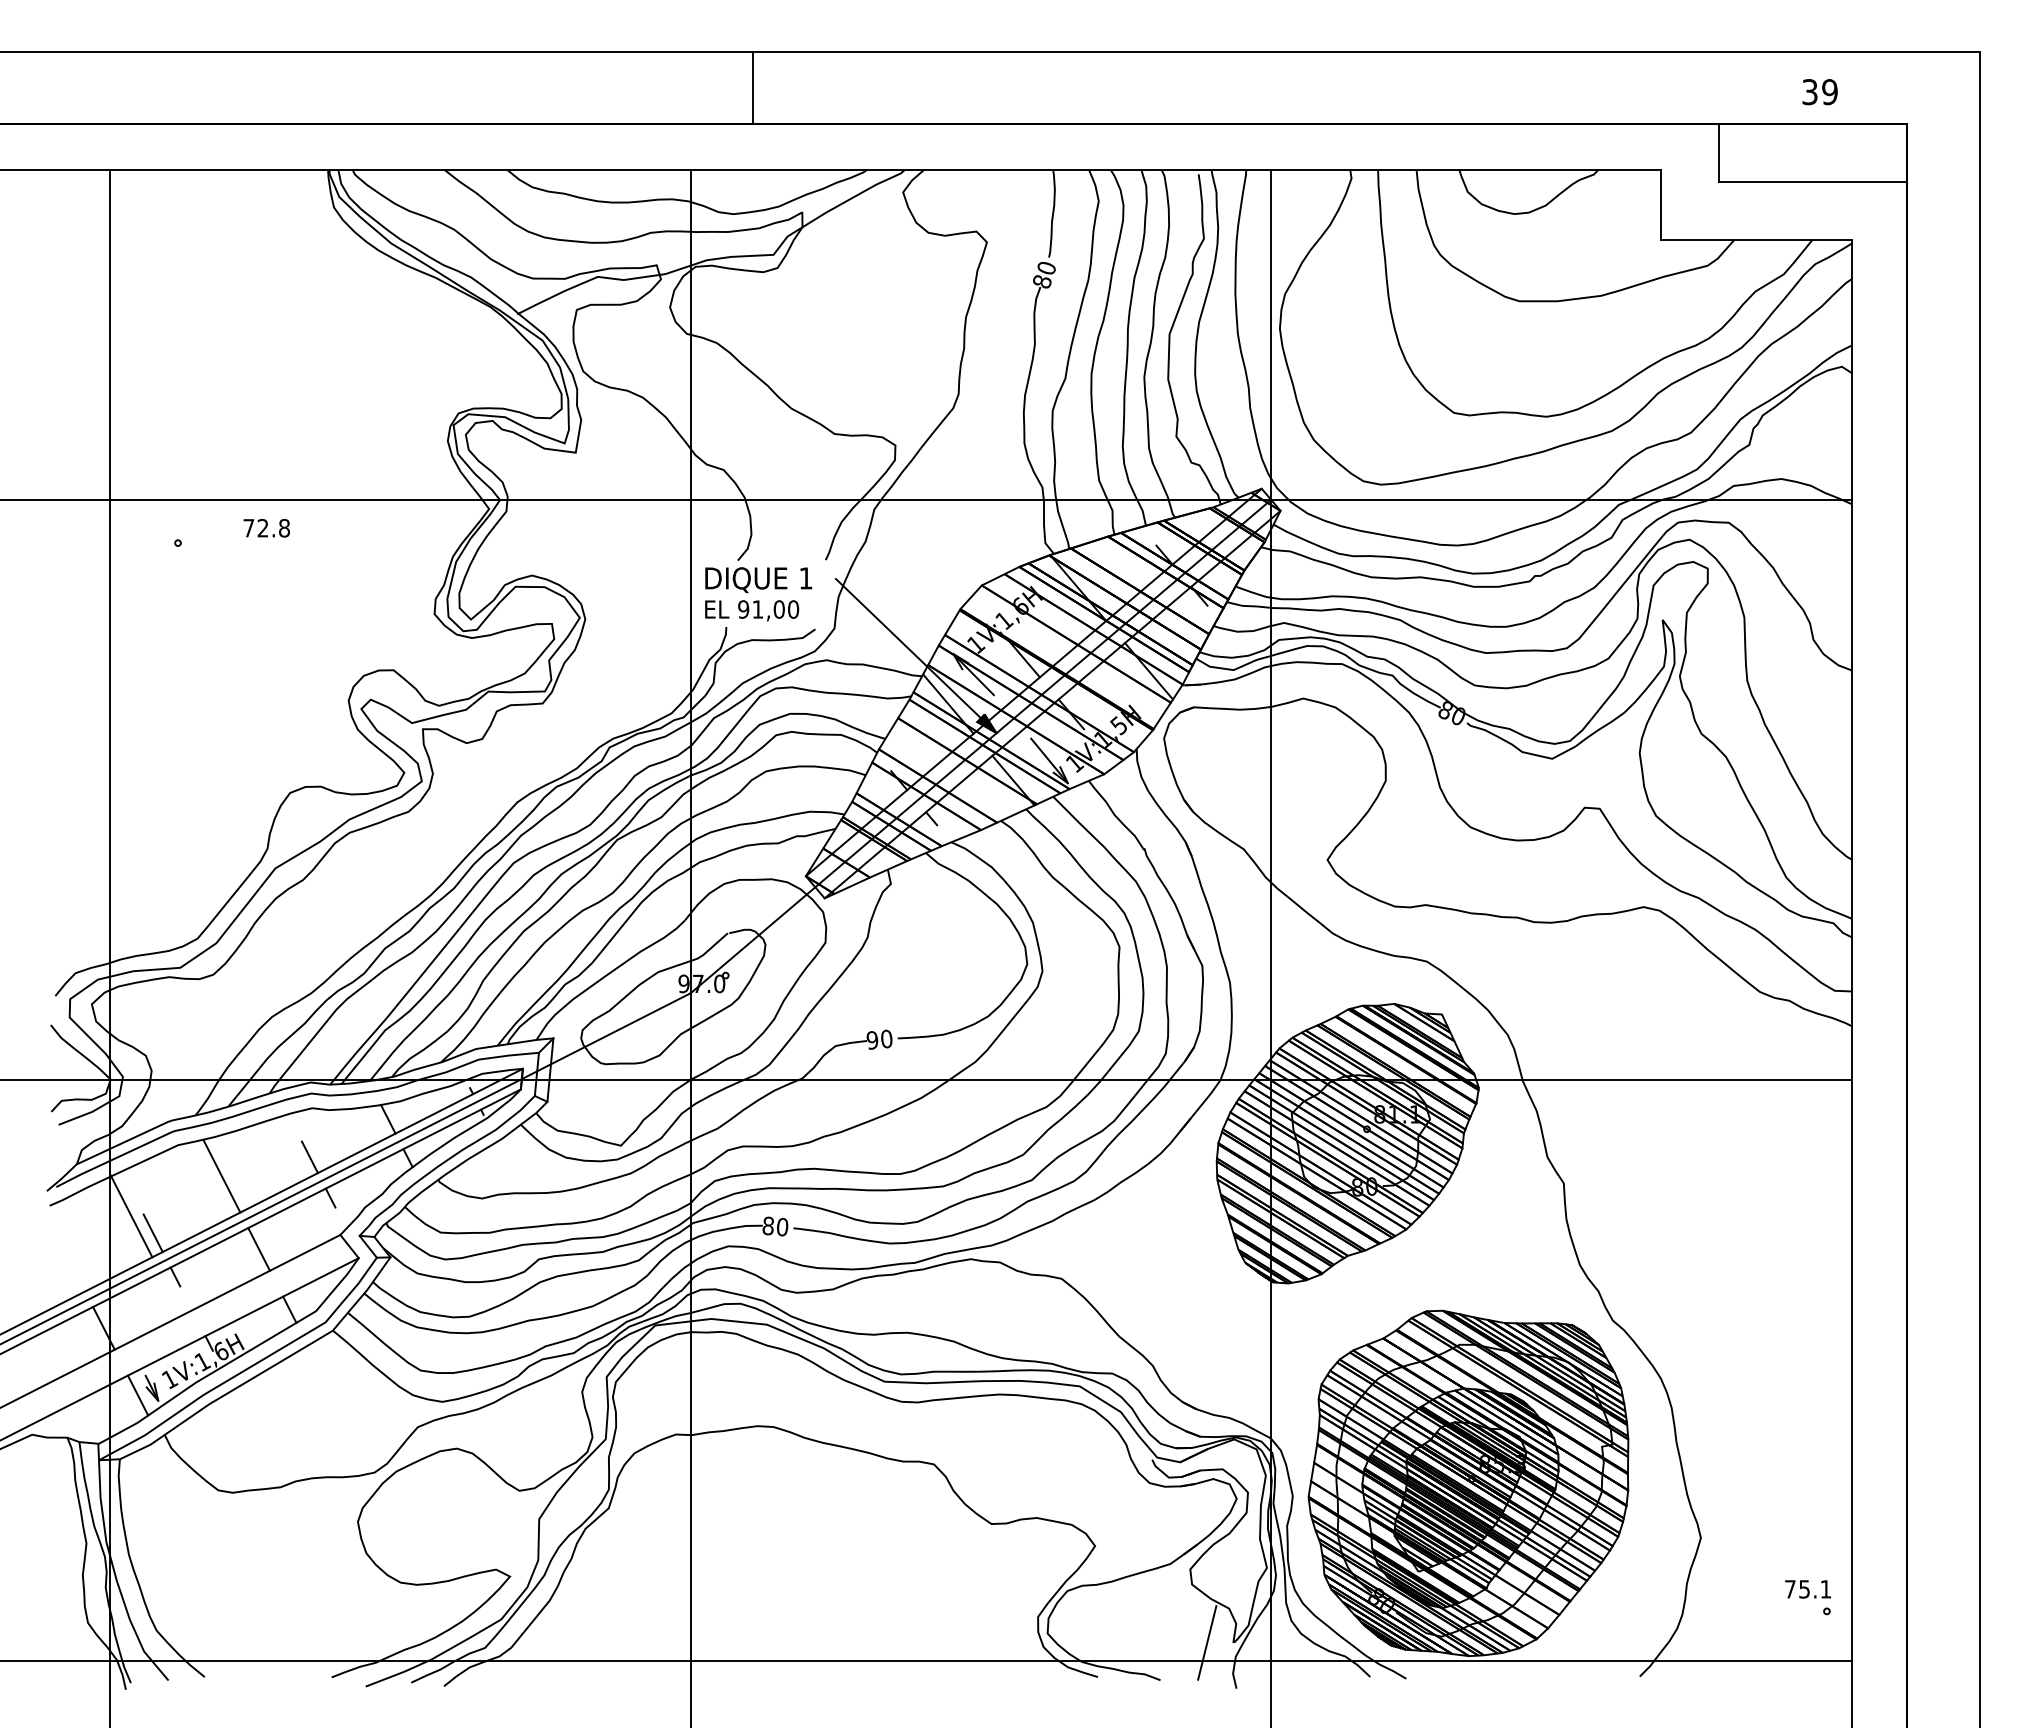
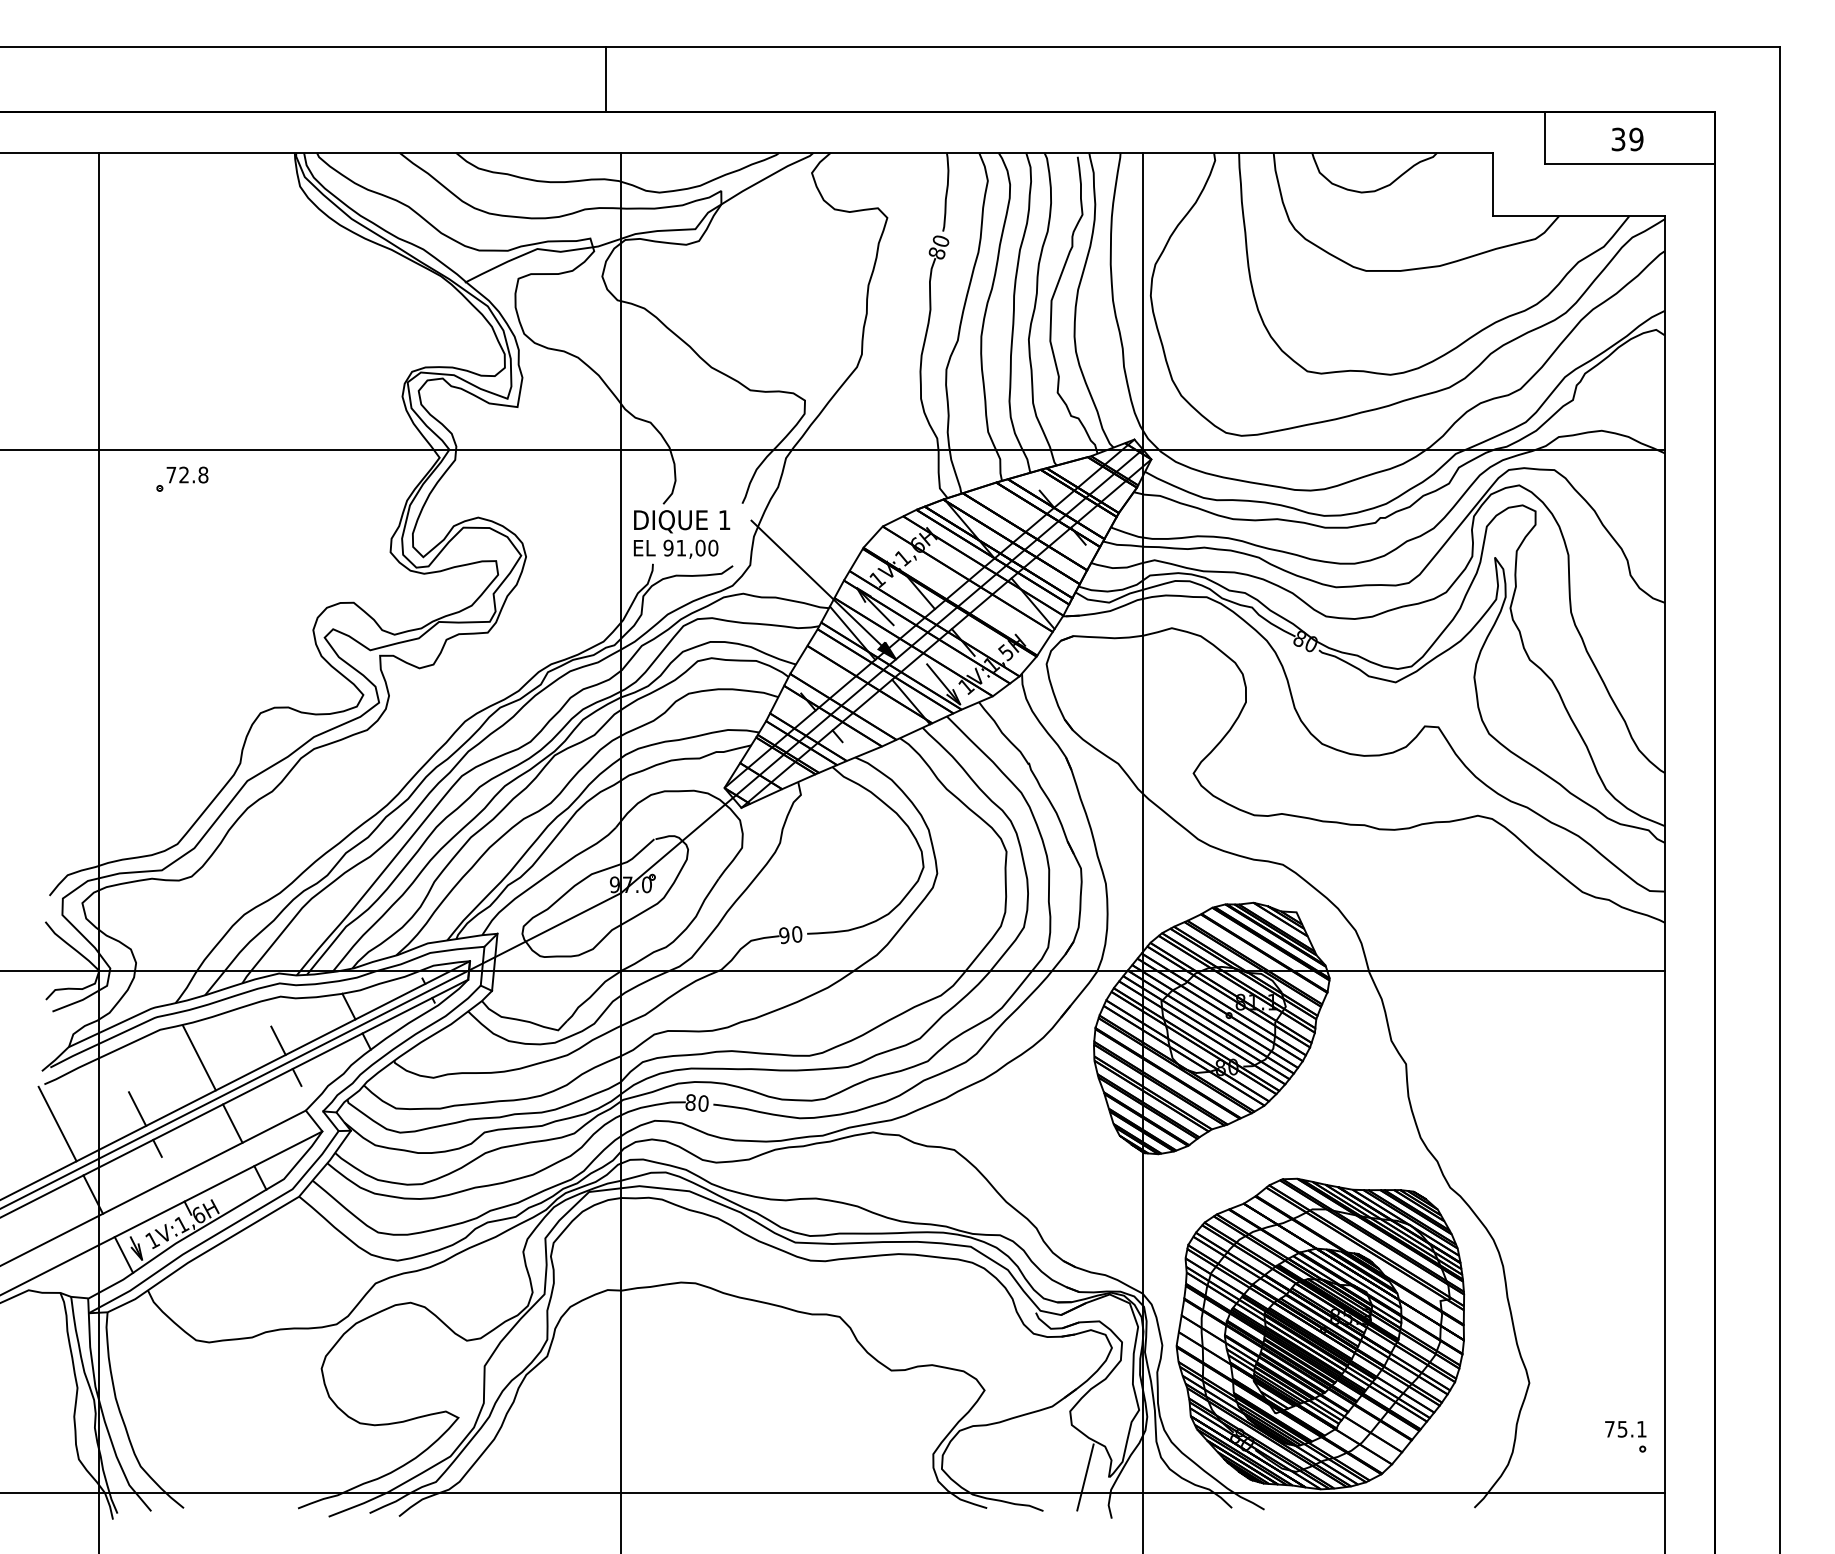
line: (752, 87) -> (605, 78), moved
text: (1819, 92) -> (1627, 139), moved
text: (266, 528) -> (187, 475), moved
line: (131, 1215) -> (57, 1123), moved

